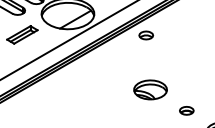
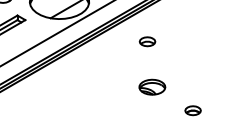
part: (146, 35) -> (147, 41), moved
part: (150, 89) -> (152, 86), size x0.7

